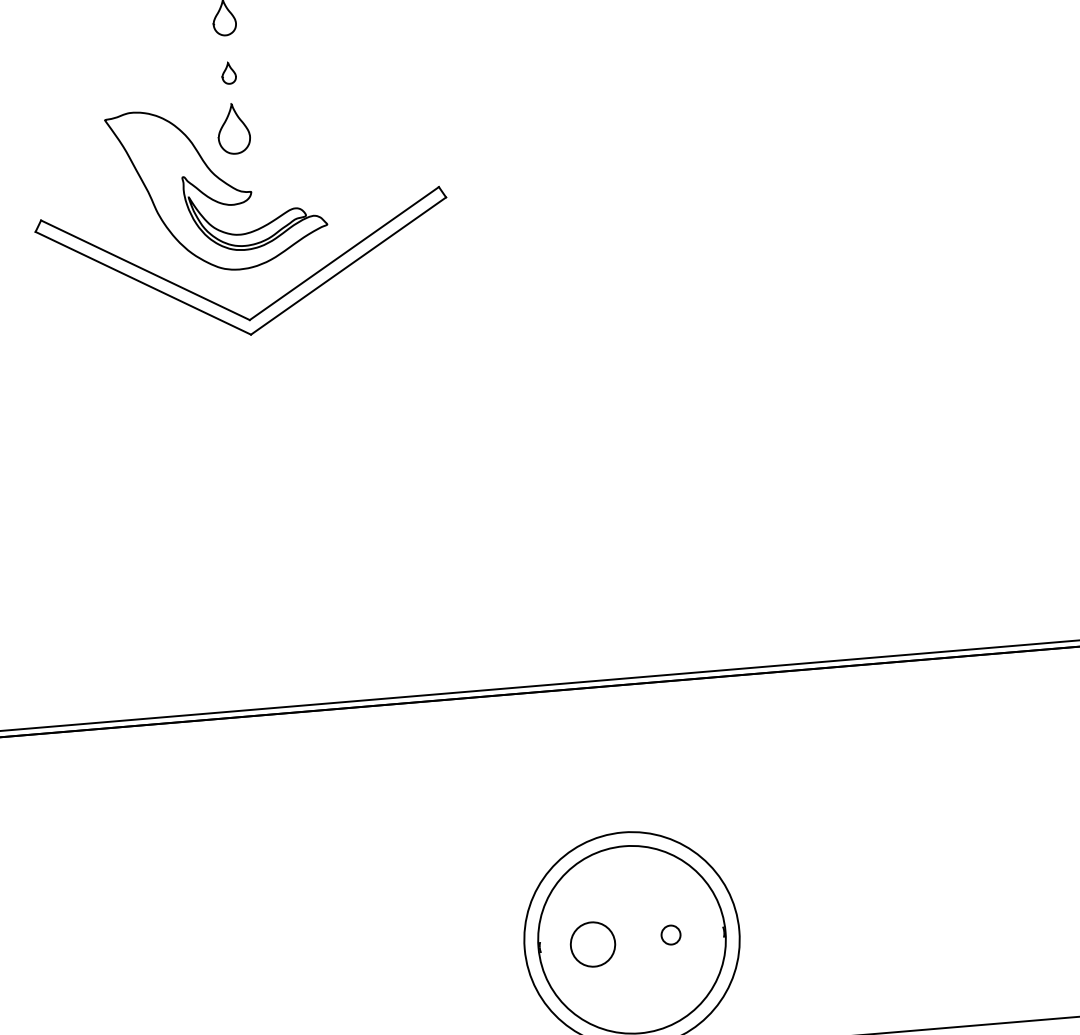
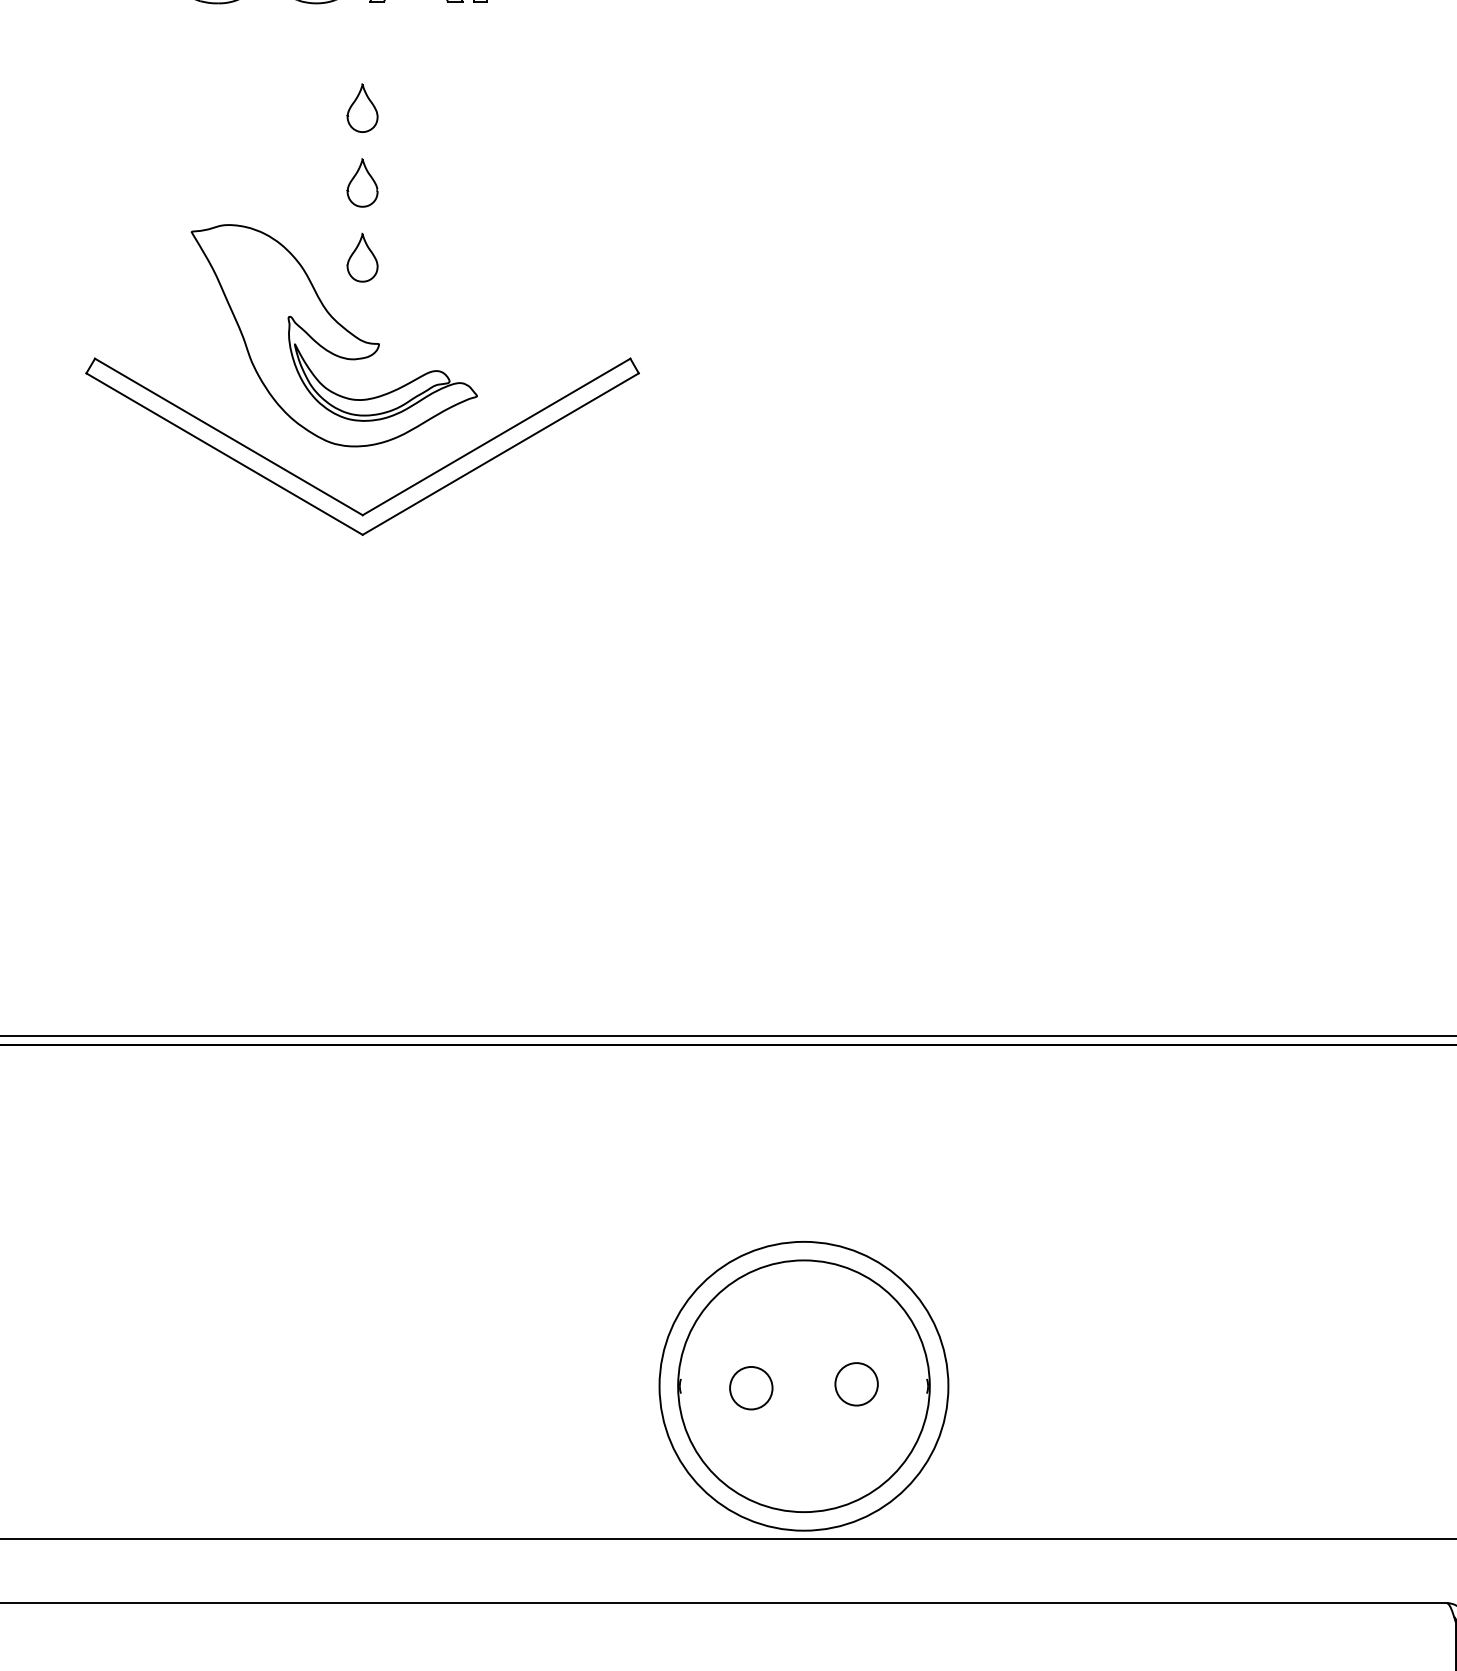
part: (228, 72) -> (362, 182), size x1.67
part: (233, 128) -> (362, 257), size x0.71
circle: (670, 935) -> (856, 1384), size x1.67
circle: (593, 943) -> (751, 1387), size x0.71

